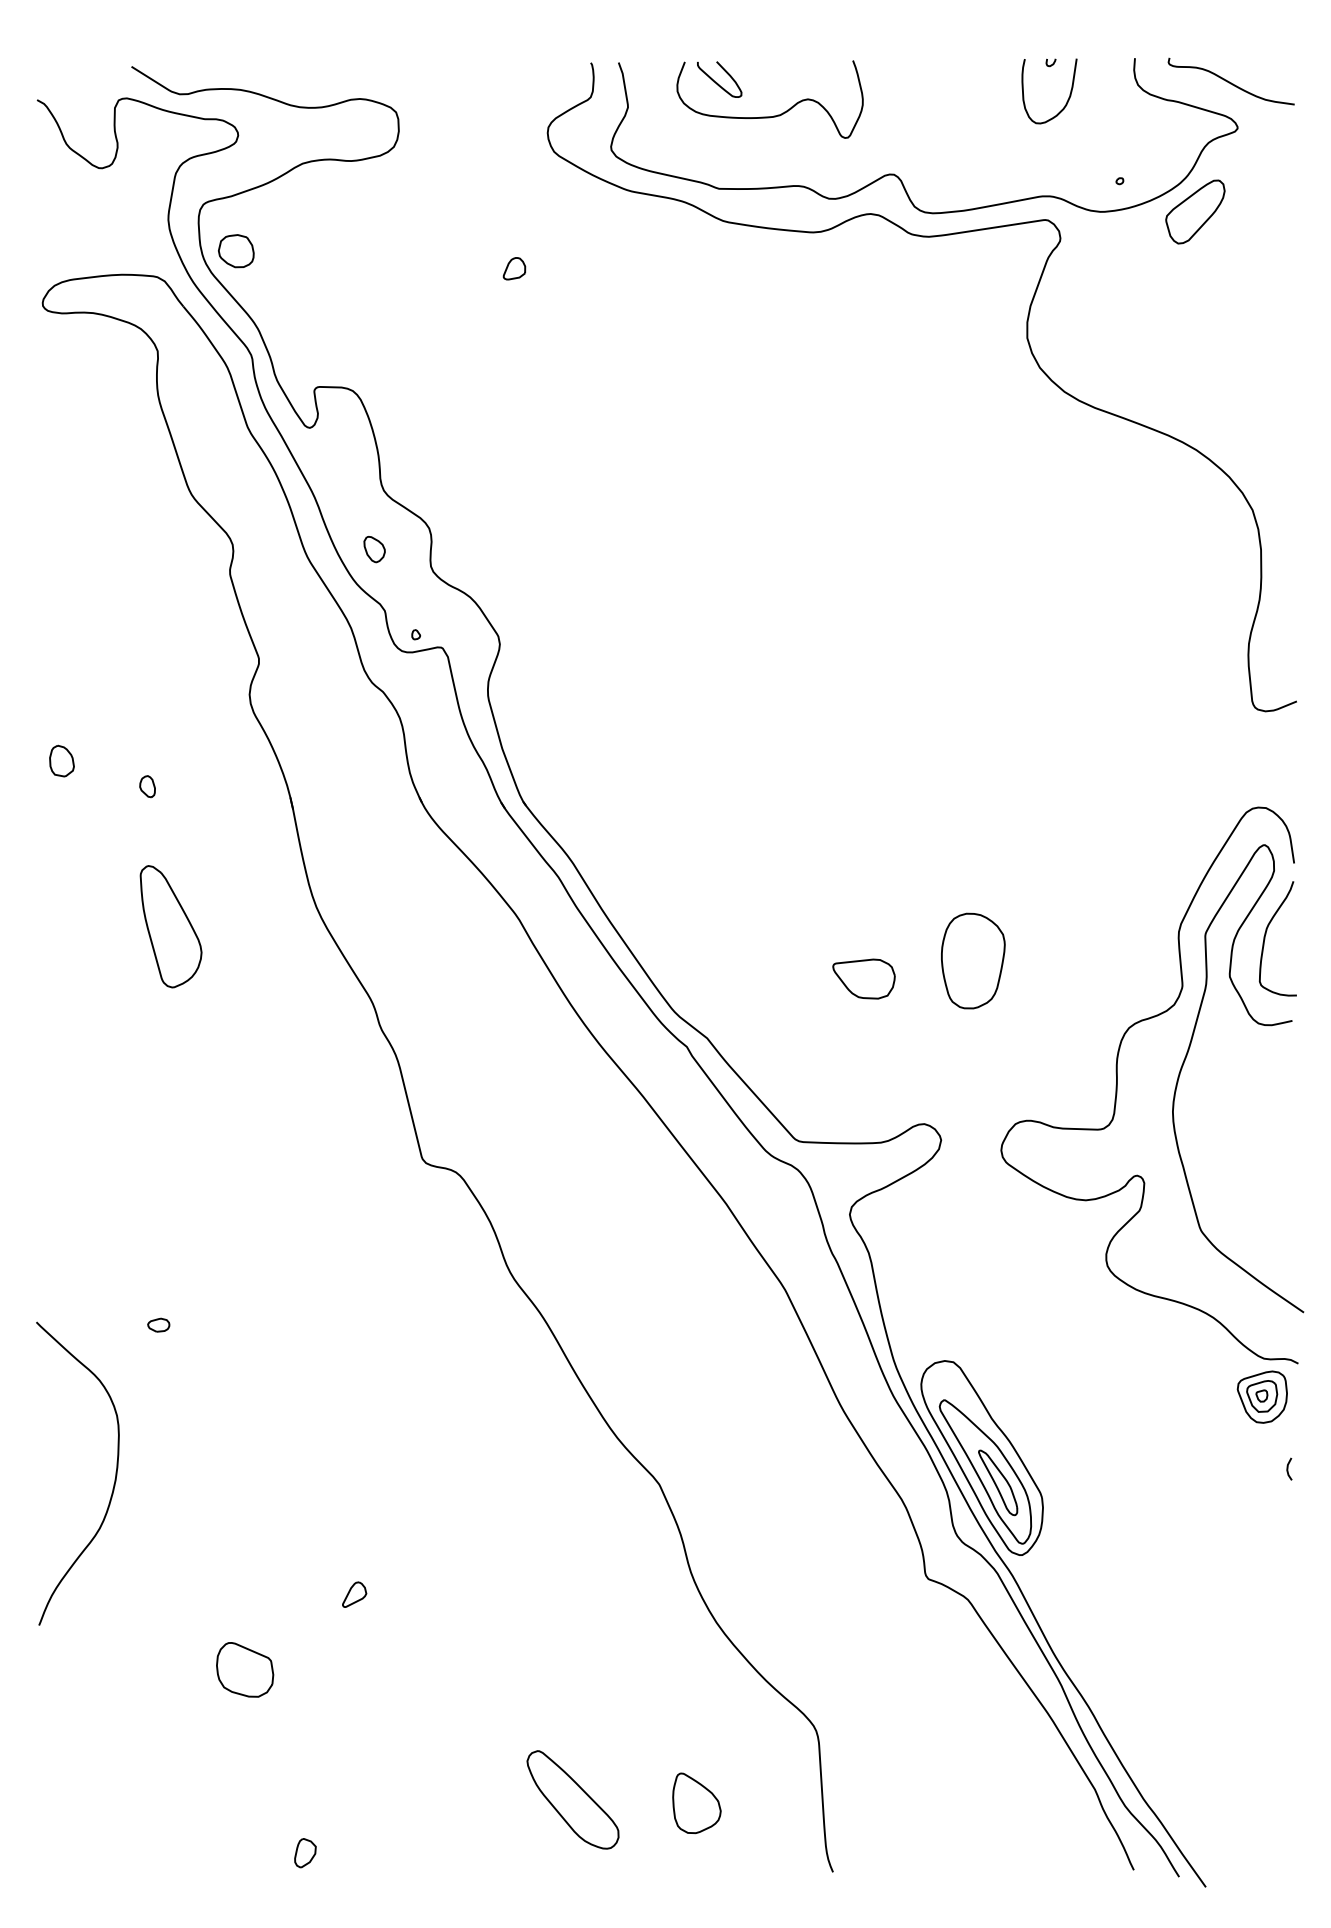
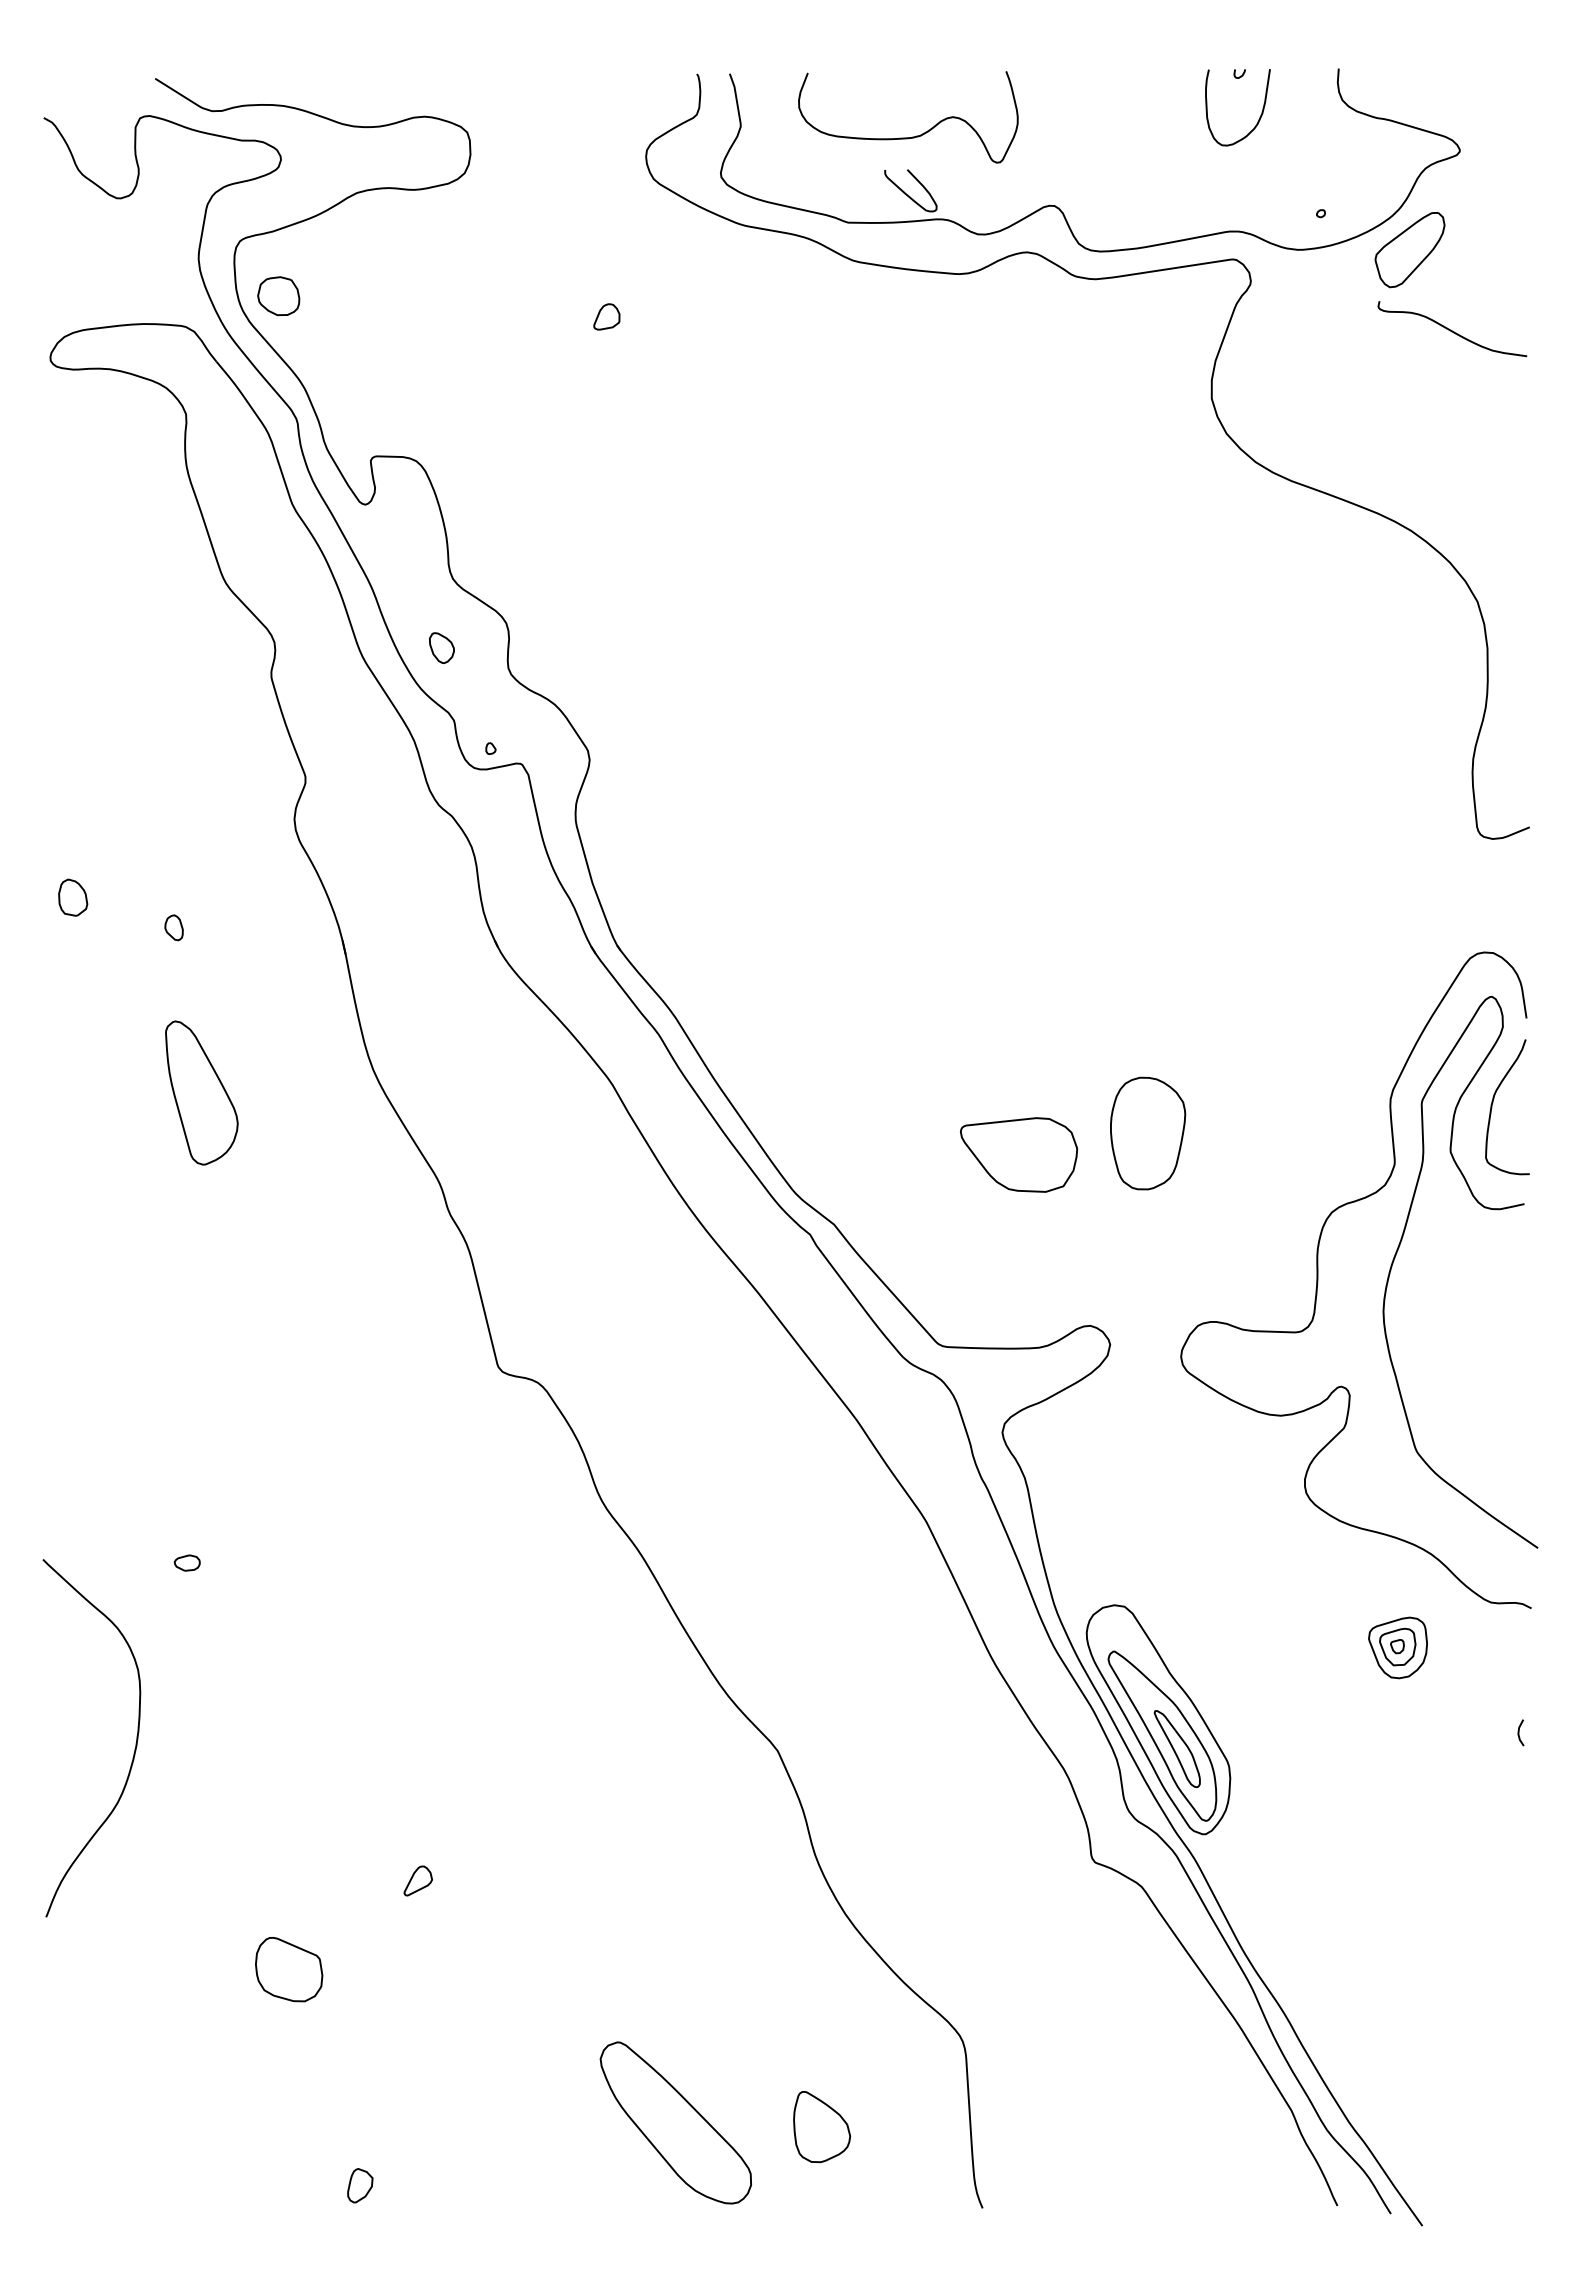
curve: (715, 81) -> (906, 193), moved
curve: (1231, 82) -> (1452, 330), moved
part: (864, 978) -> (1019, 1154), size x1.6
part: (1261, 1396) -> (1397, 1647), moved
part: (572, 1799) -> (675, 2122), size x1.4

